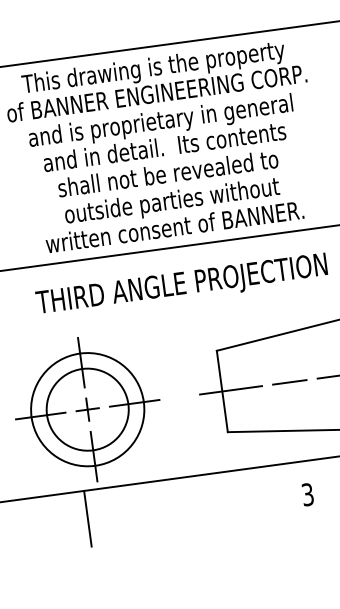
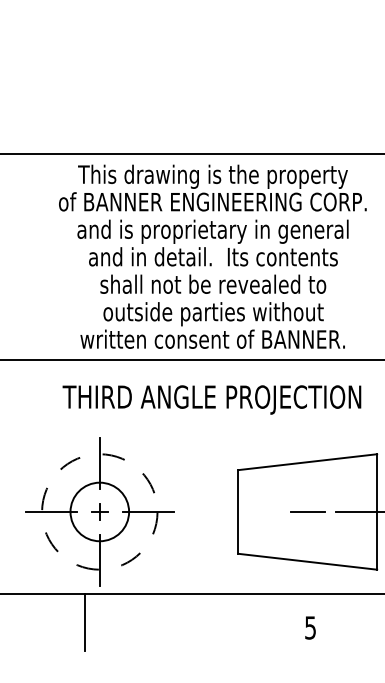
line: (231, 389) -> (247, 511), removed
circle: (87, 409) -> (99, 511), size x0.7
circle: (87, 409) -> (99, 511), solid -> dashed
part: (87, 409) -> (99, 511), size x0.7
text: (307, 494) -> (310, 627), 3 -> 5

